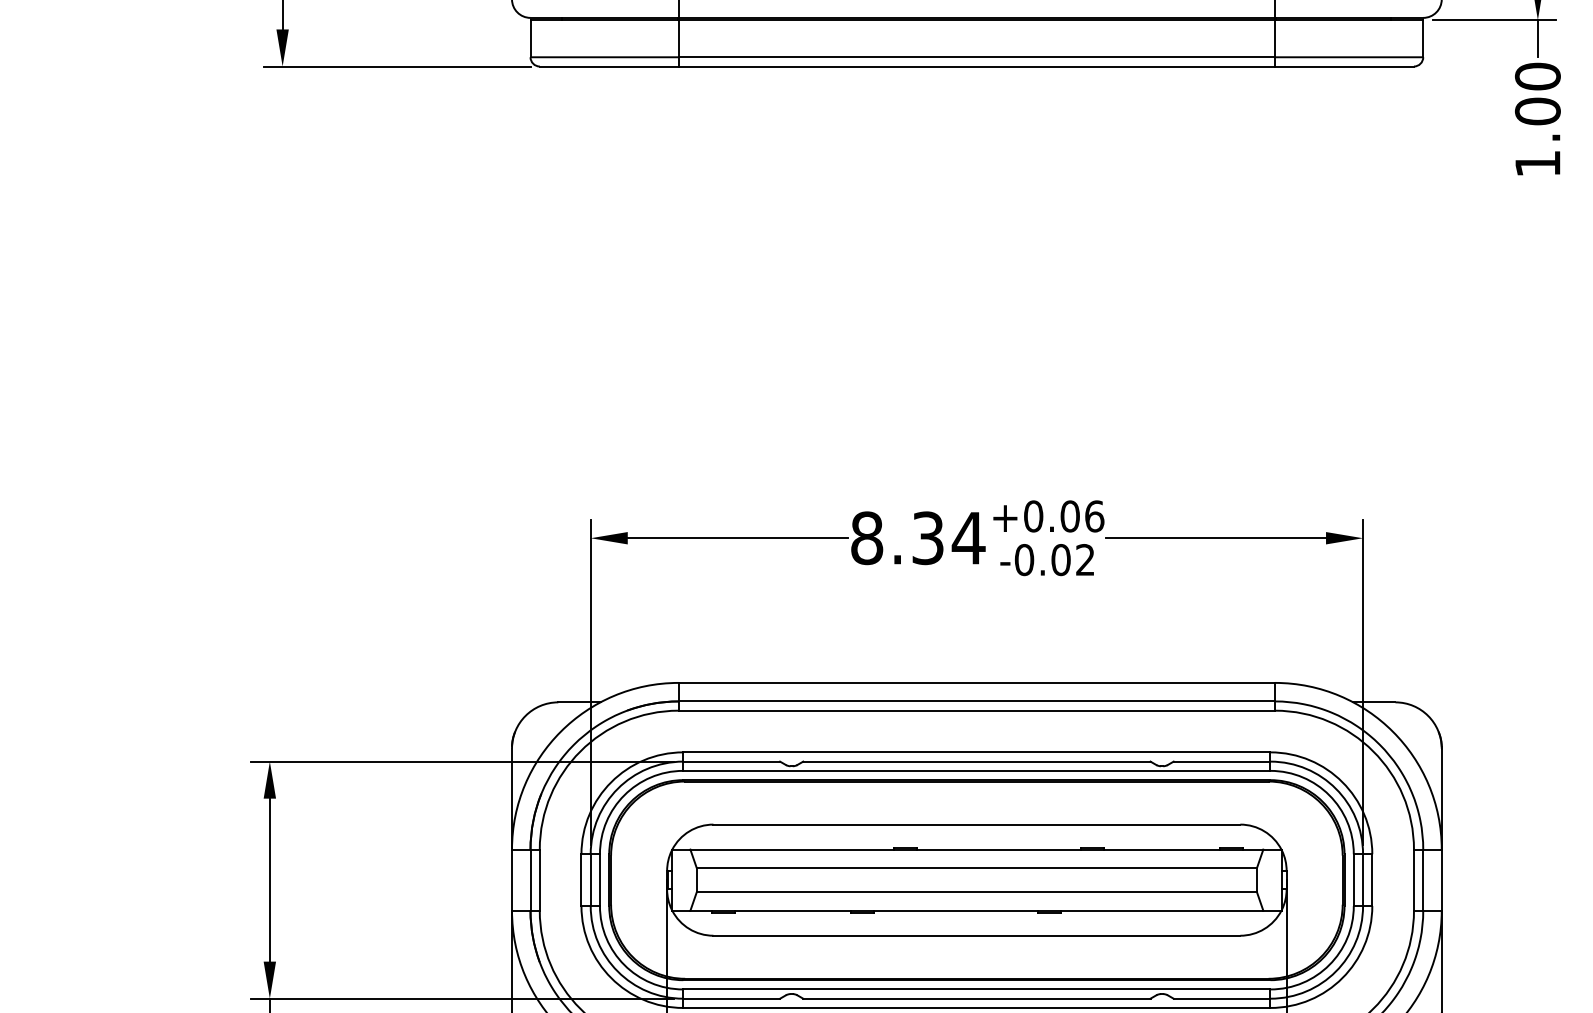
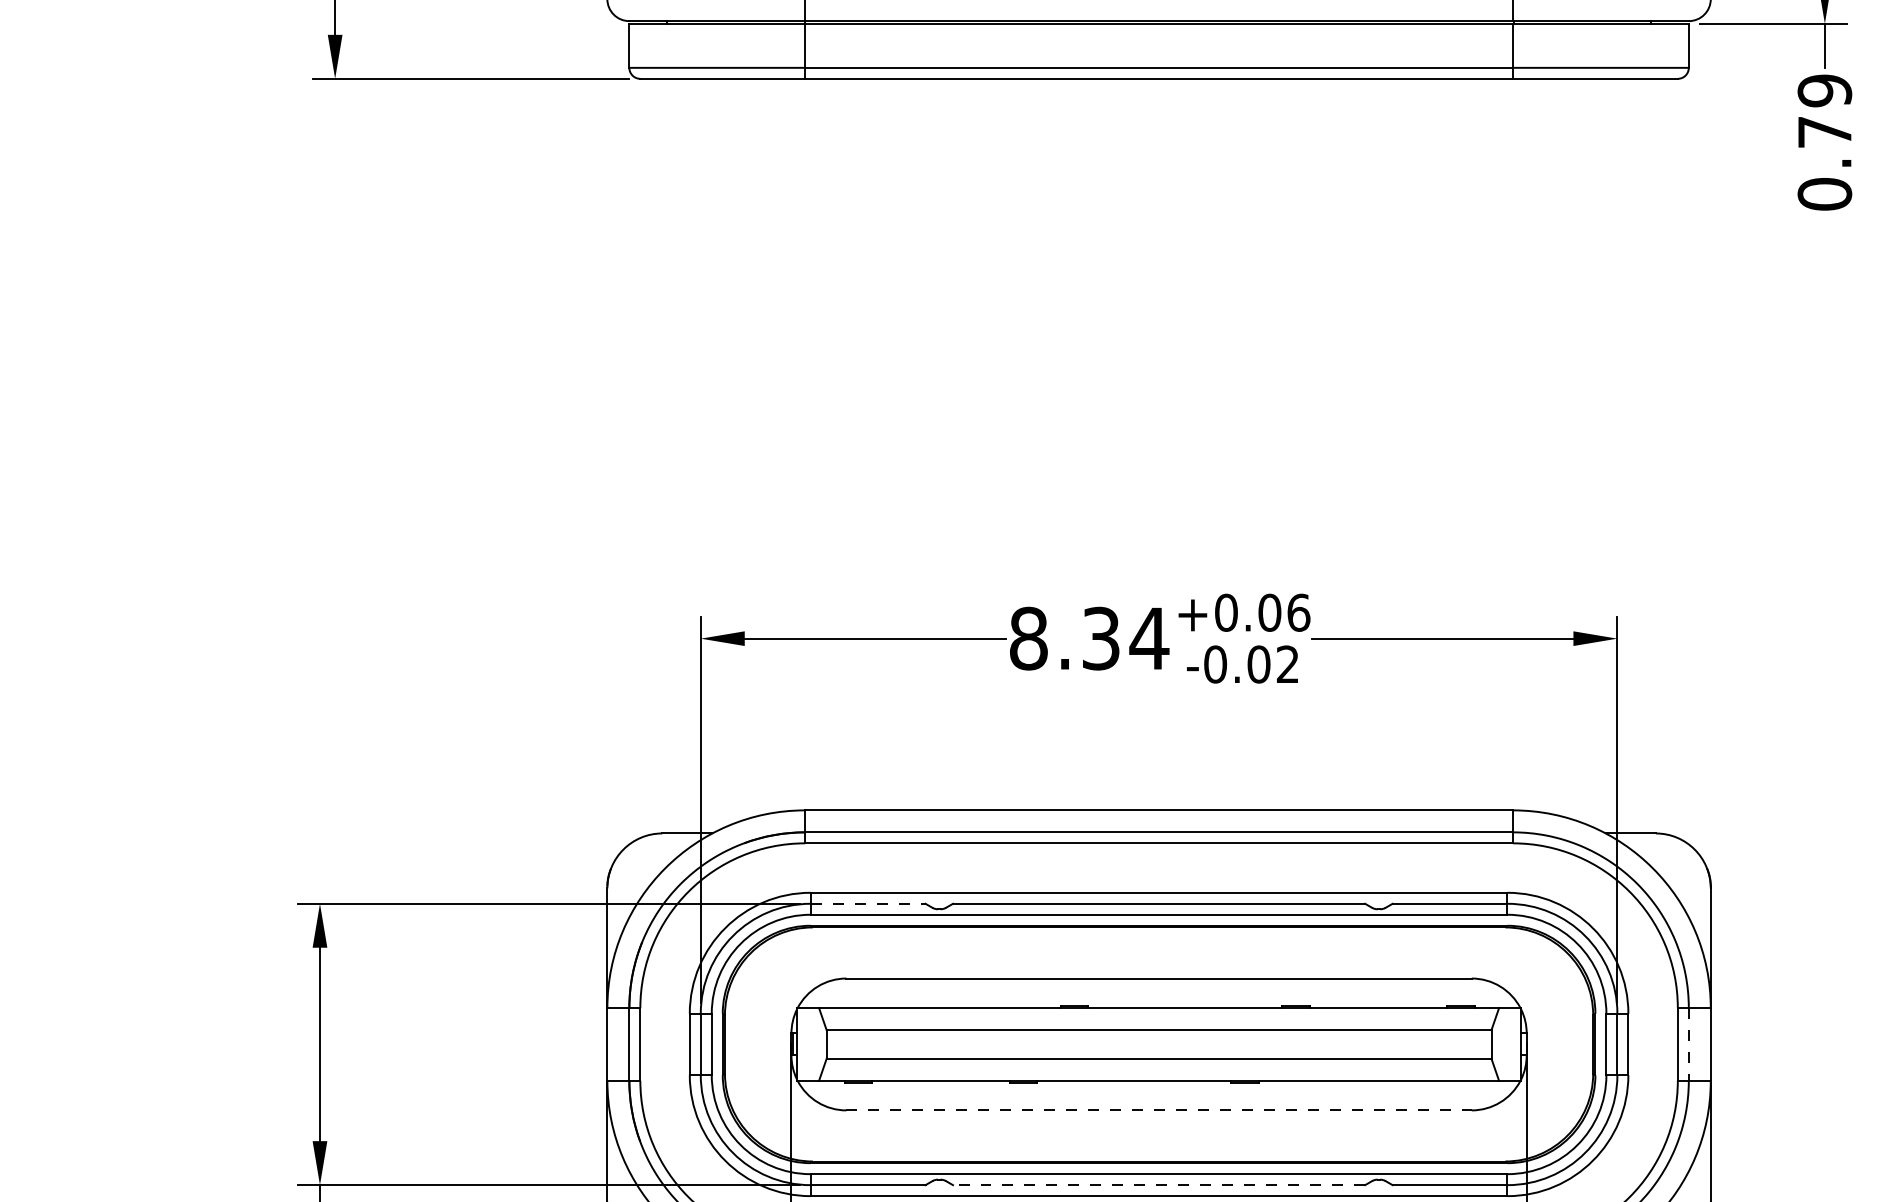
text: (1537, 120) -> (1824, 142), 1.00 -> 0.79
line: (732, 761) -> (868, 903), solid -> dashed
line: (1422, 880) -> (1688, 1044), solid -> dashed
line: (977, 935) -> (1159, 1110), solid -> dashed
line: (976, 998) -> (1158, 1185), solid -> dashed

